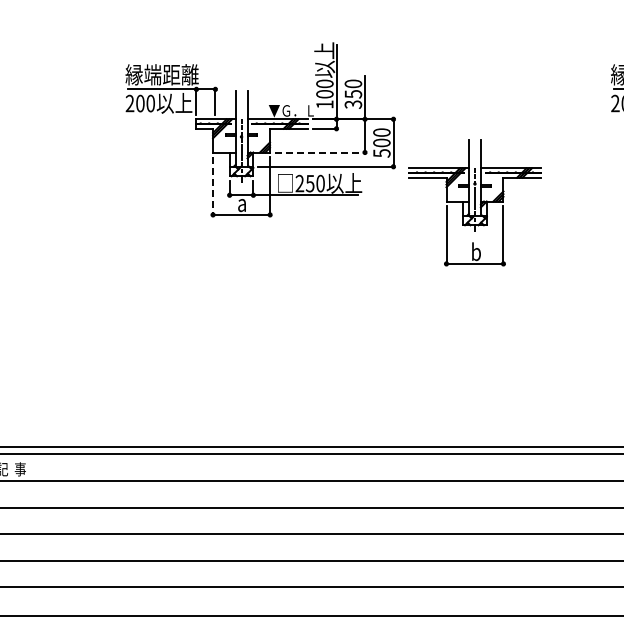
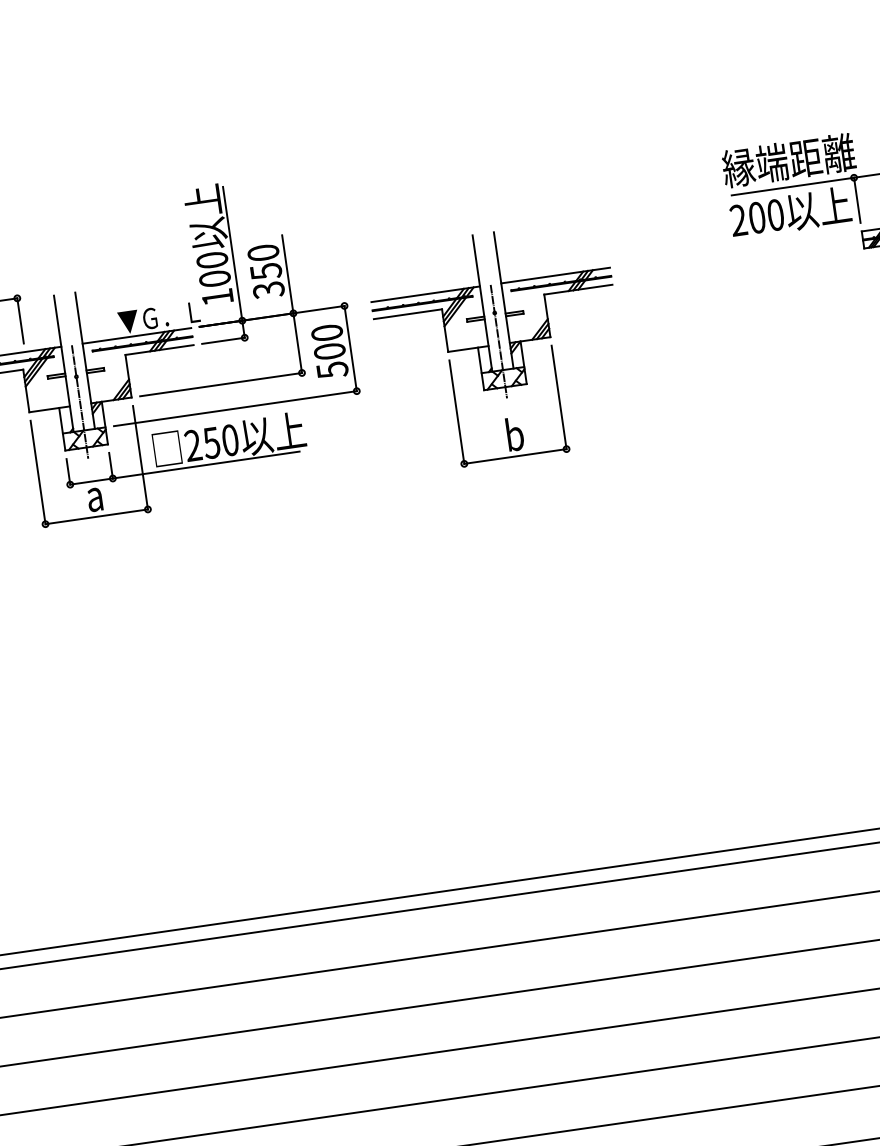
line: (320, 152) -> (222, 384), dashed -> solid
line: (213, 186) -> (38, 473), dashed -> solid
part: (474, 202) -> (498, 346), moved

